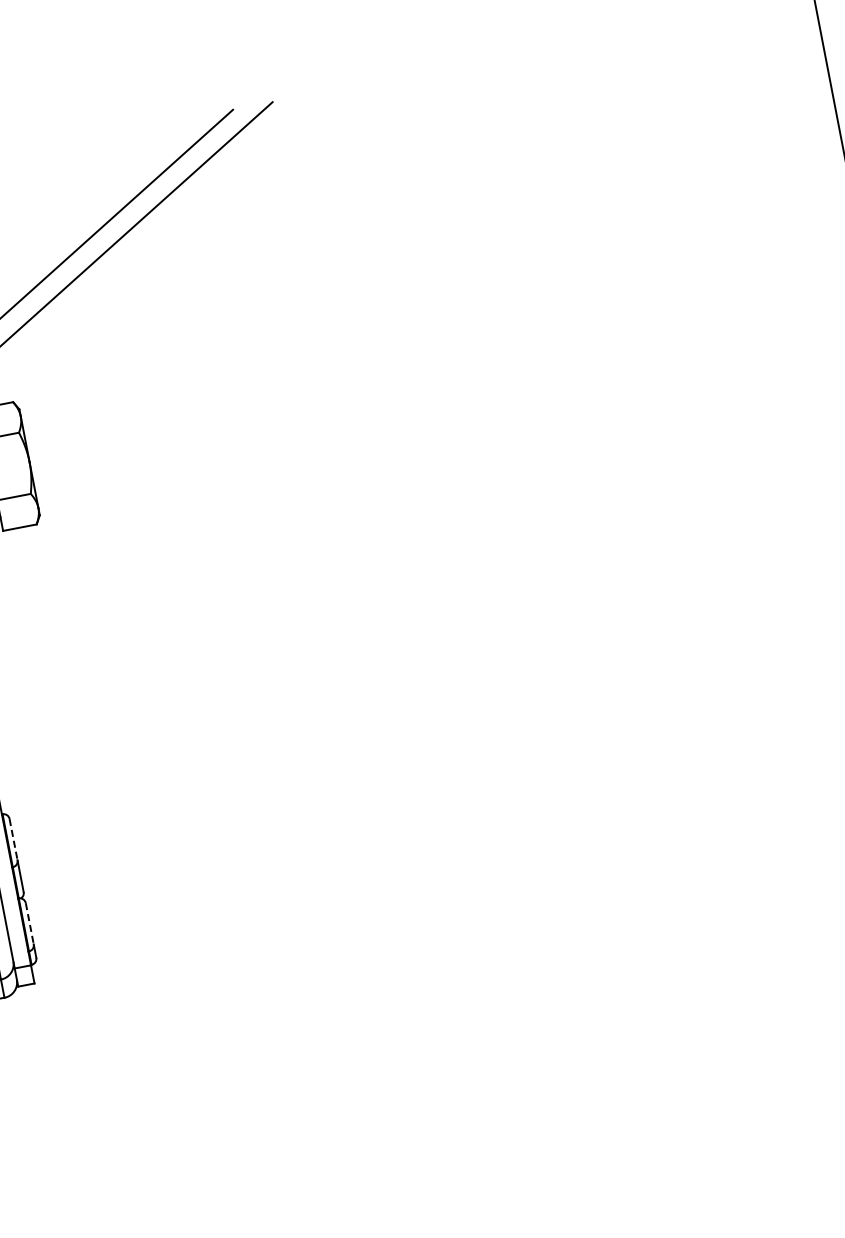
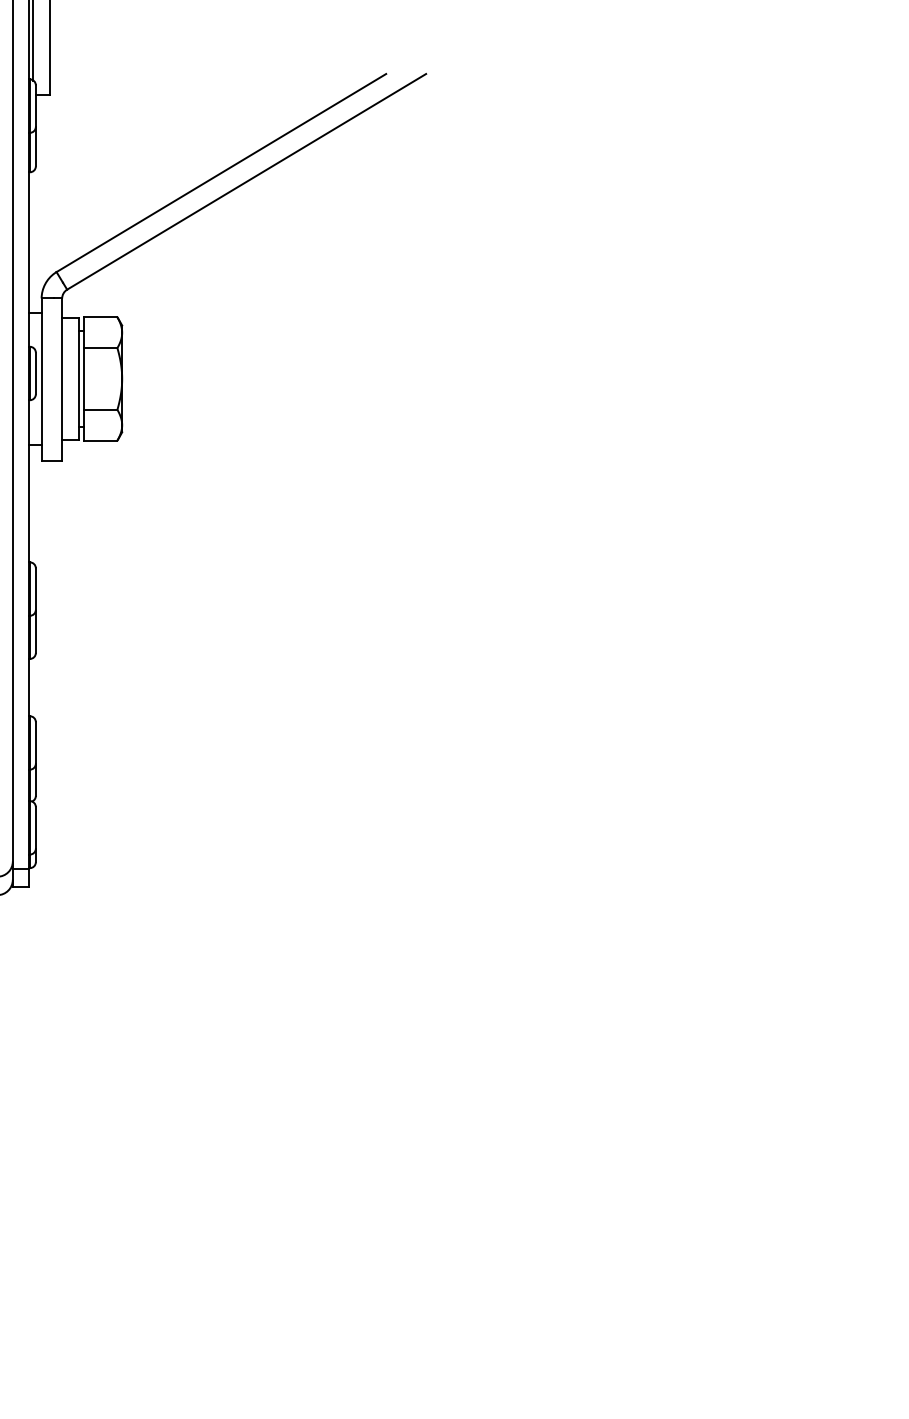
line: (13, 839) -> (35, 742), dashed -> solid
line: (29, 923) -> (35, 827), dashed -> solid

